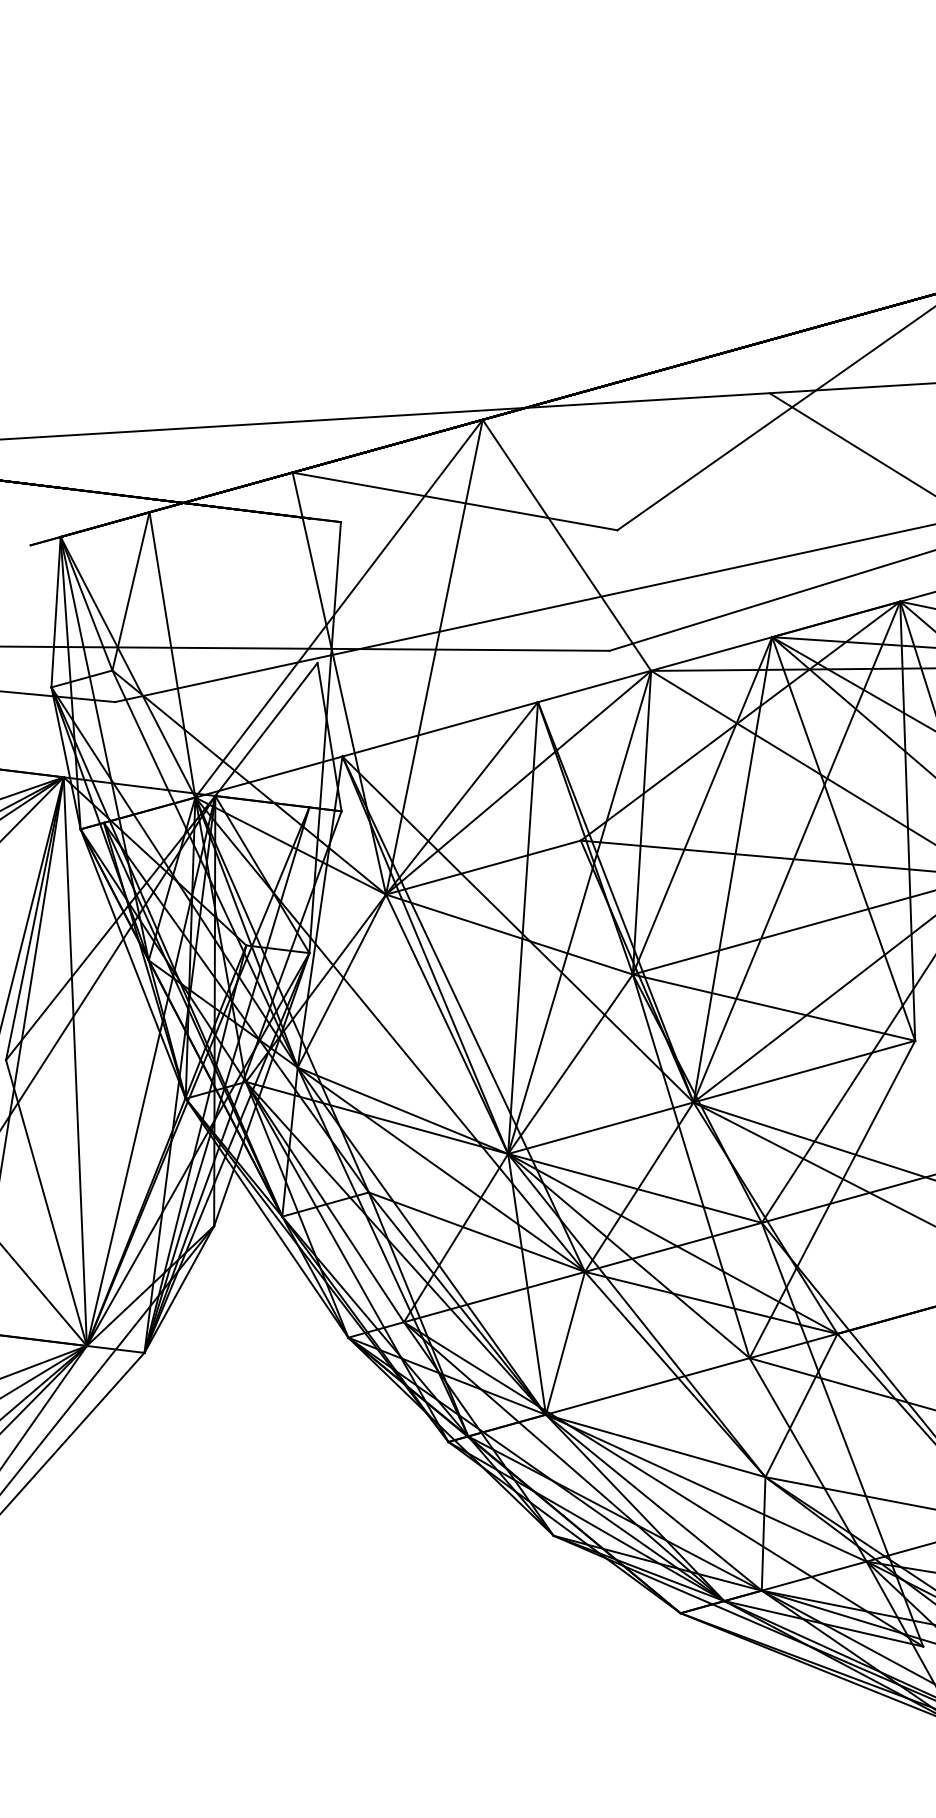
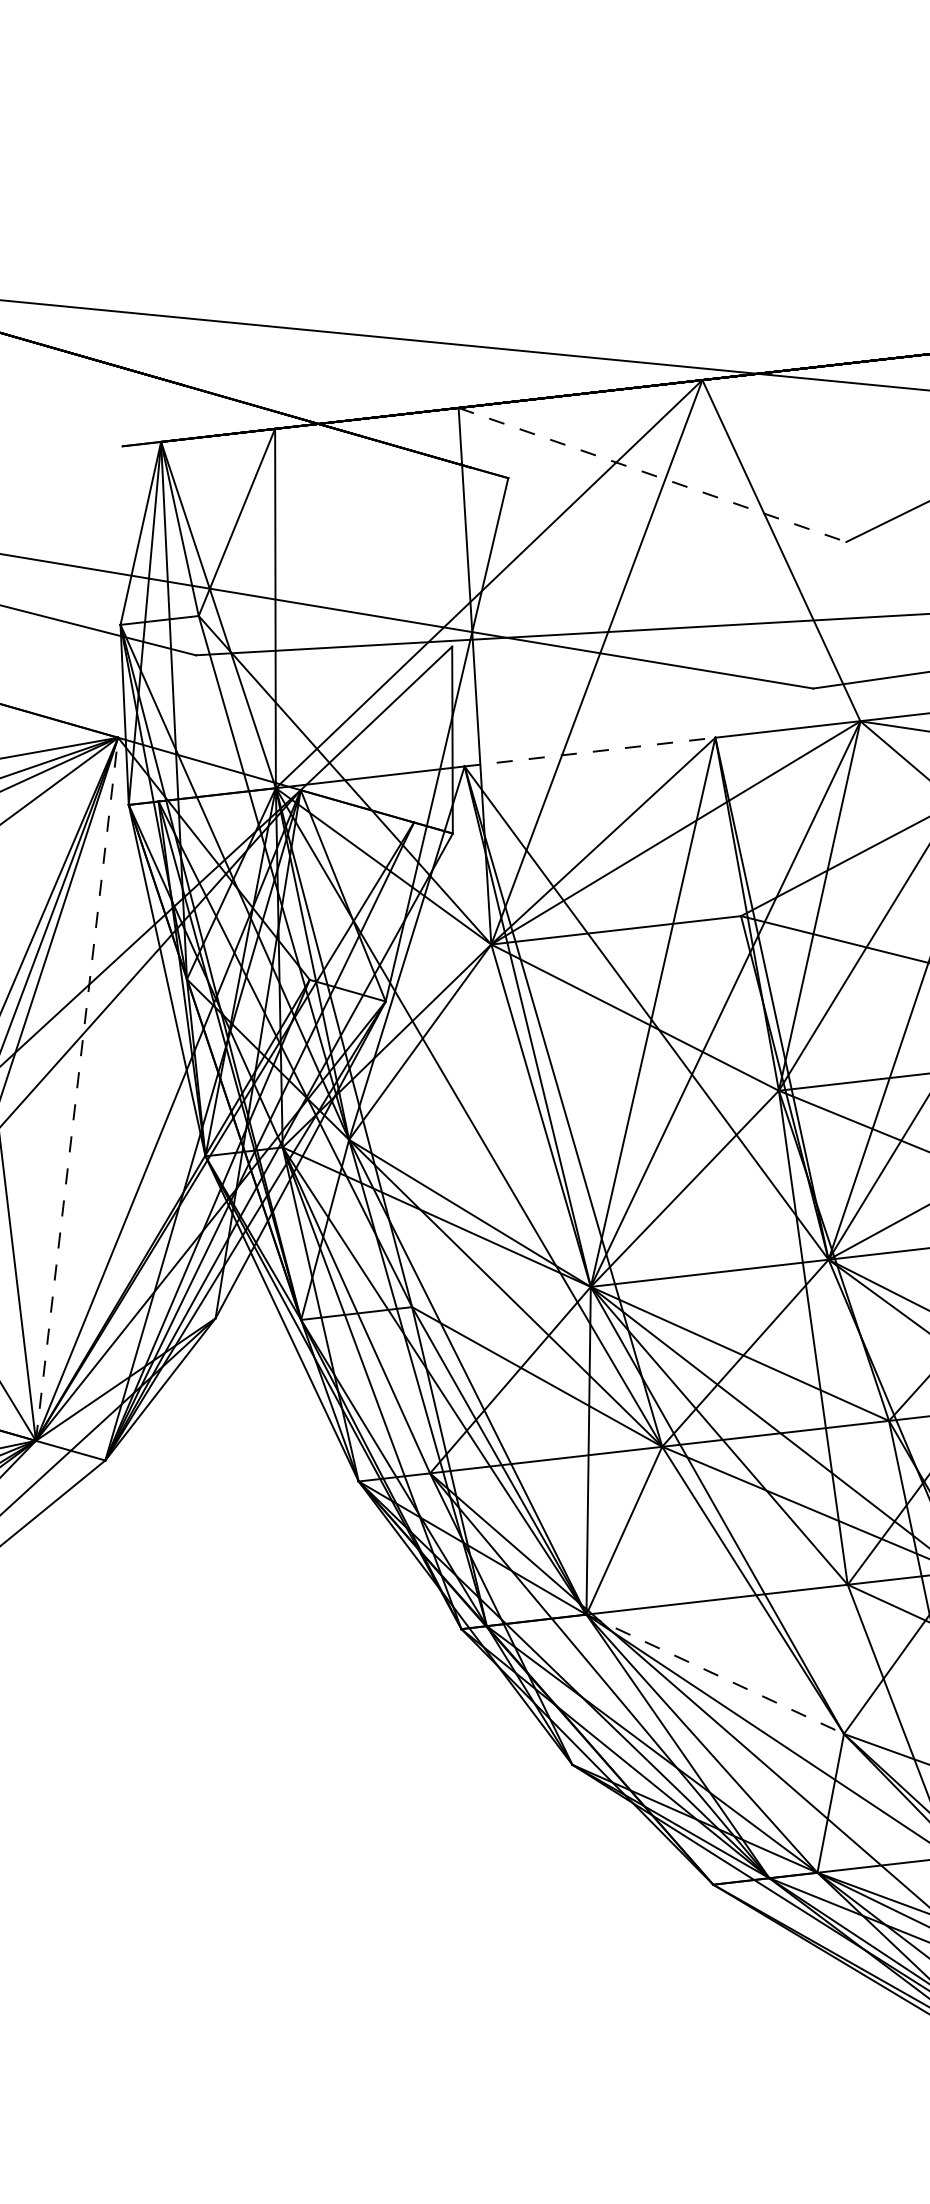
line: (455, 501) -> (653, 475), solid -> dashed
line: (440, 729) -> (590, 752), solid -> dashed
line: (75, 1061) -> (77, 1089), solid -> dashed
line: (656, 1446) -> (716, 1675), solid -> dashed

